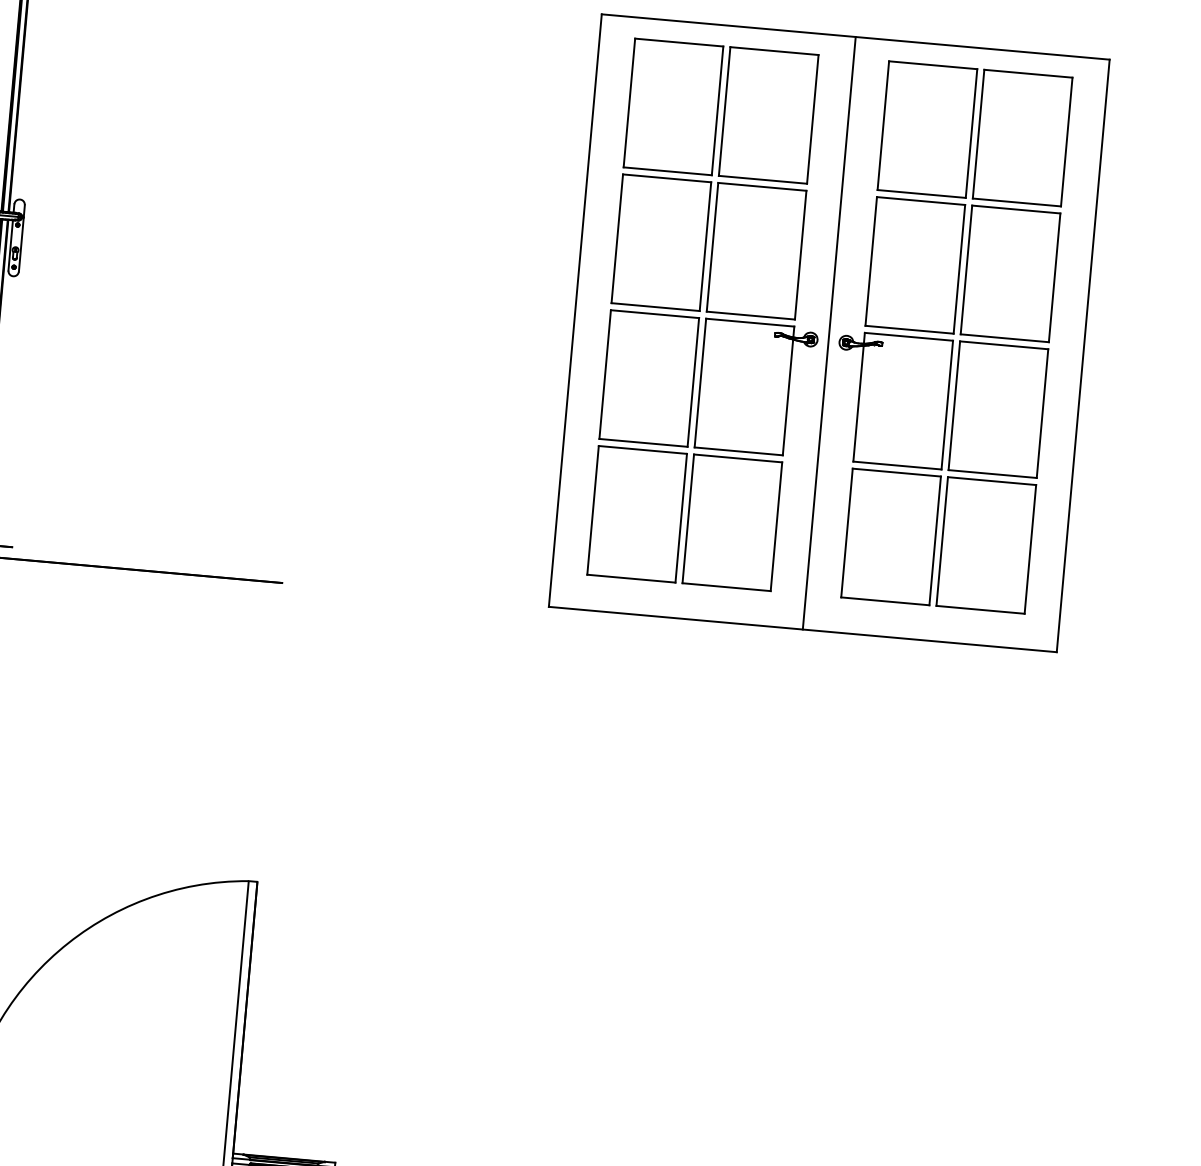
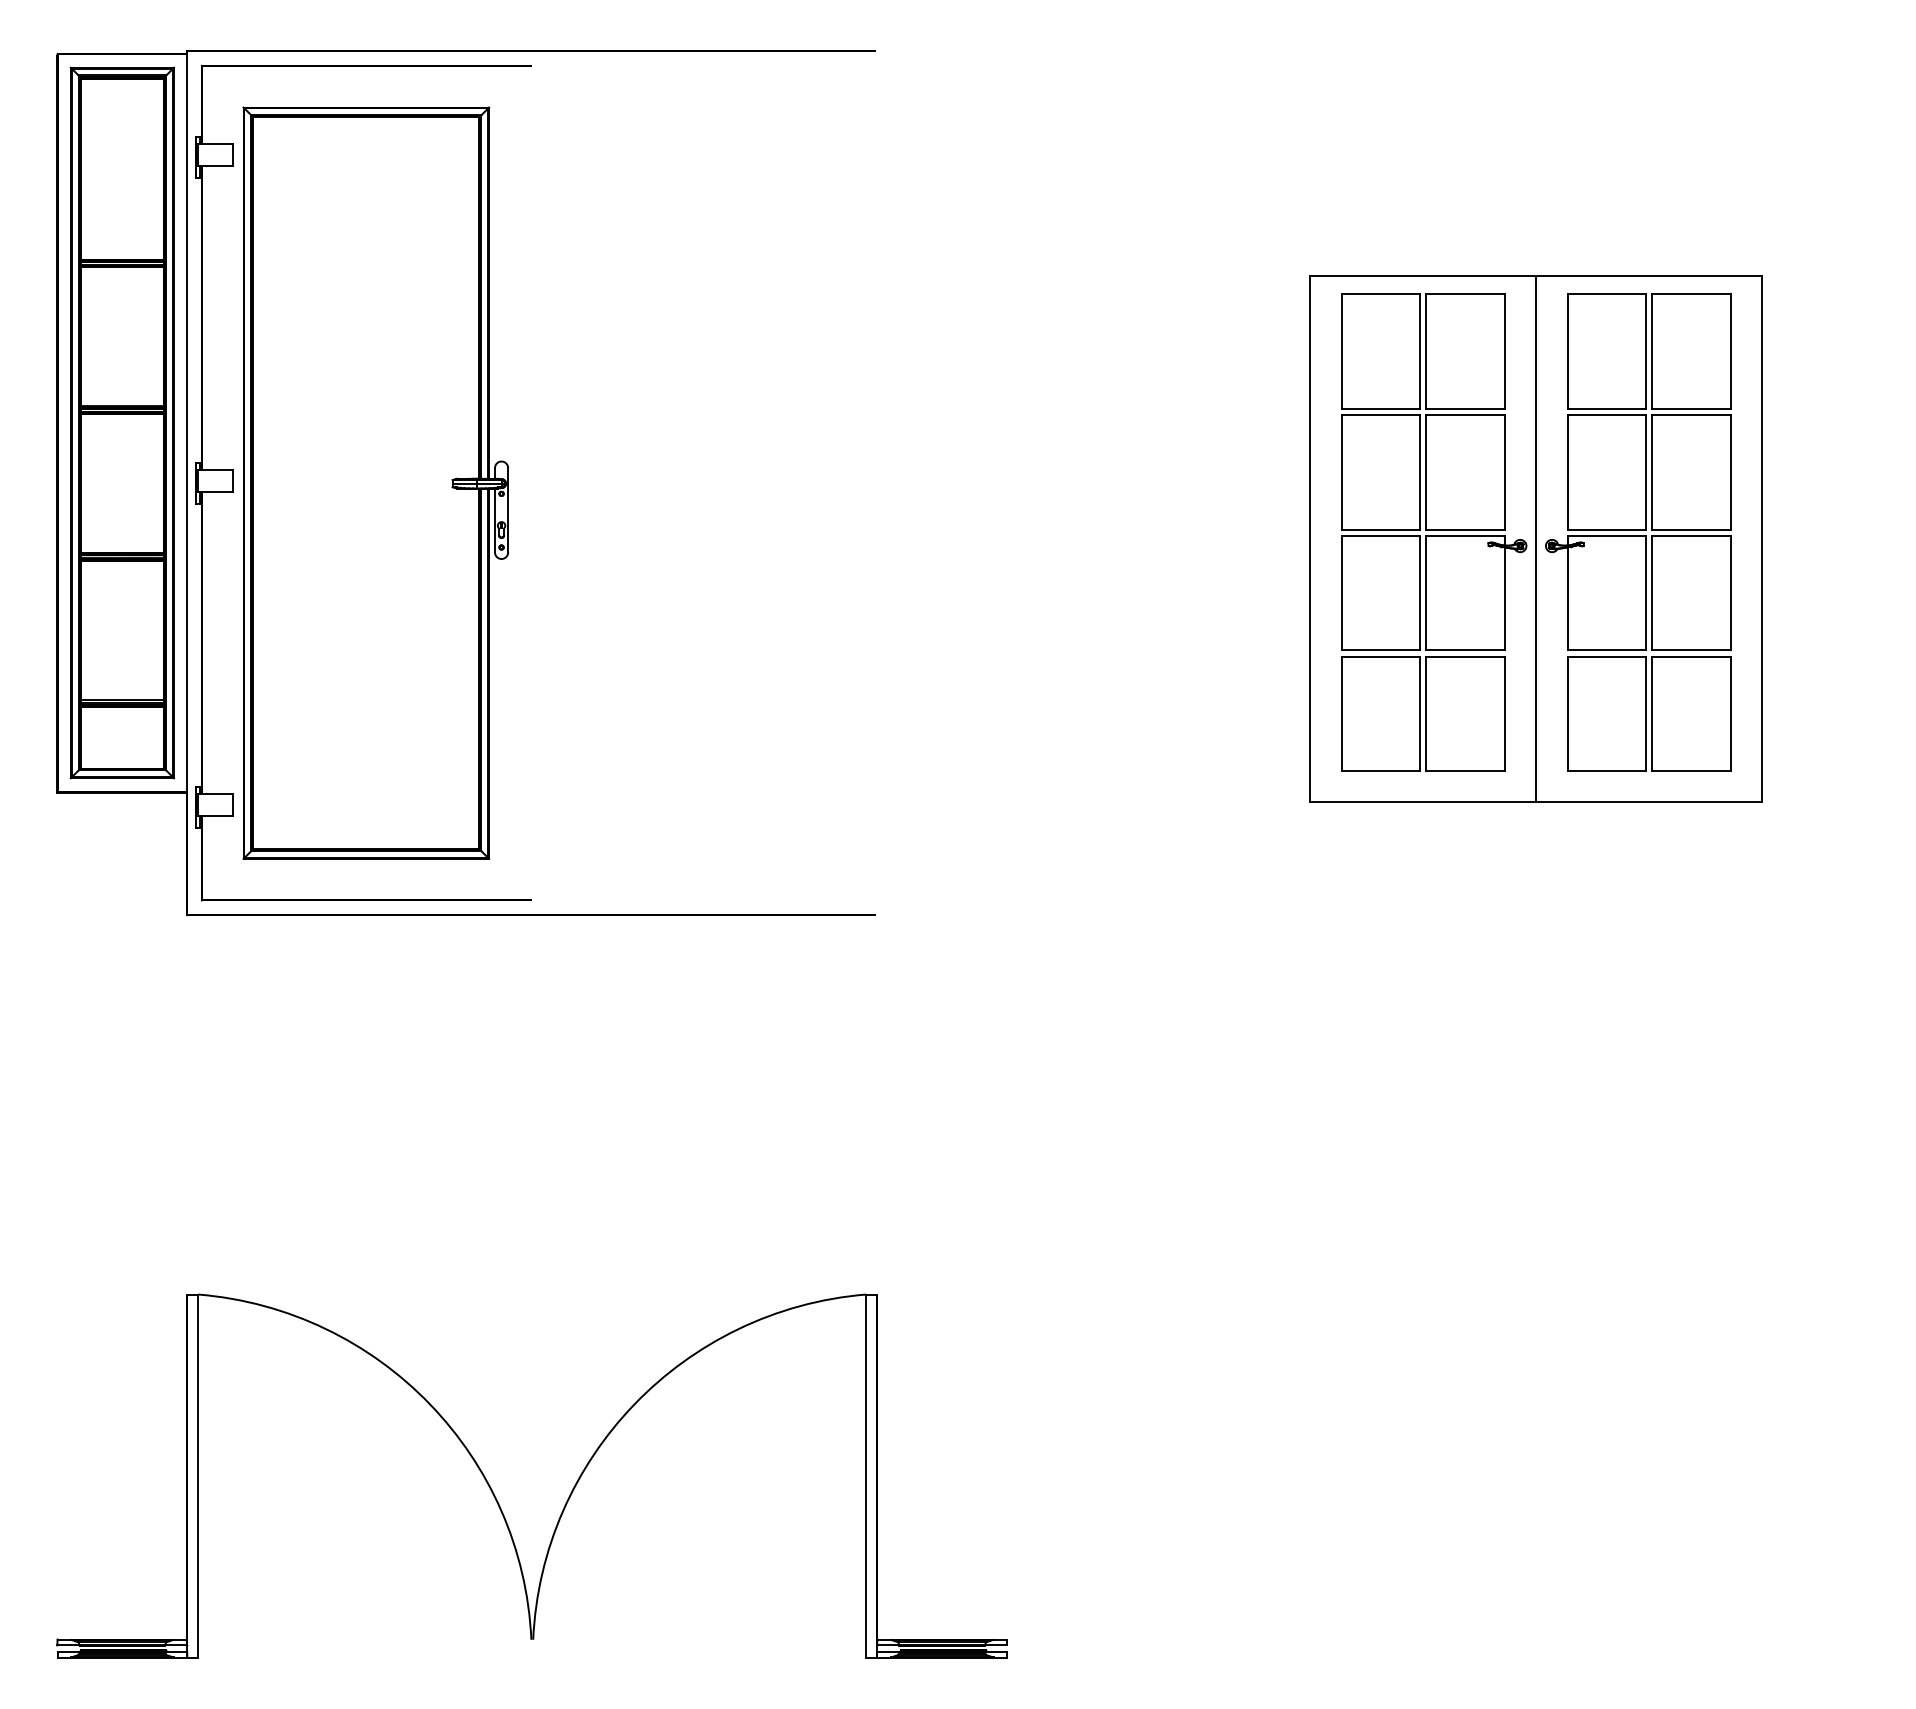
part: (829, 332) -> (1536, 538), size x0.7

